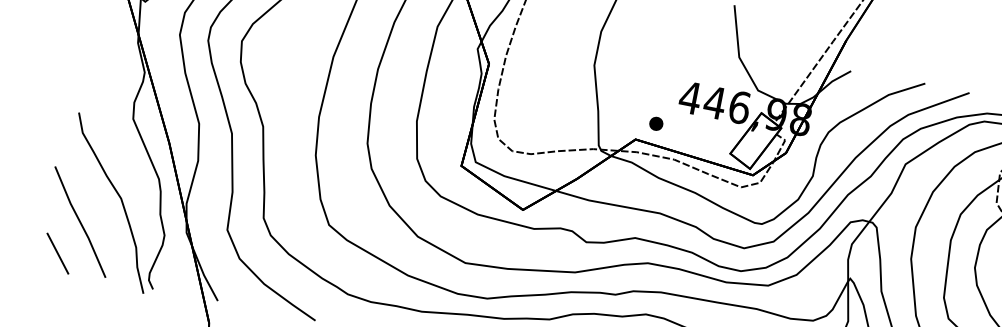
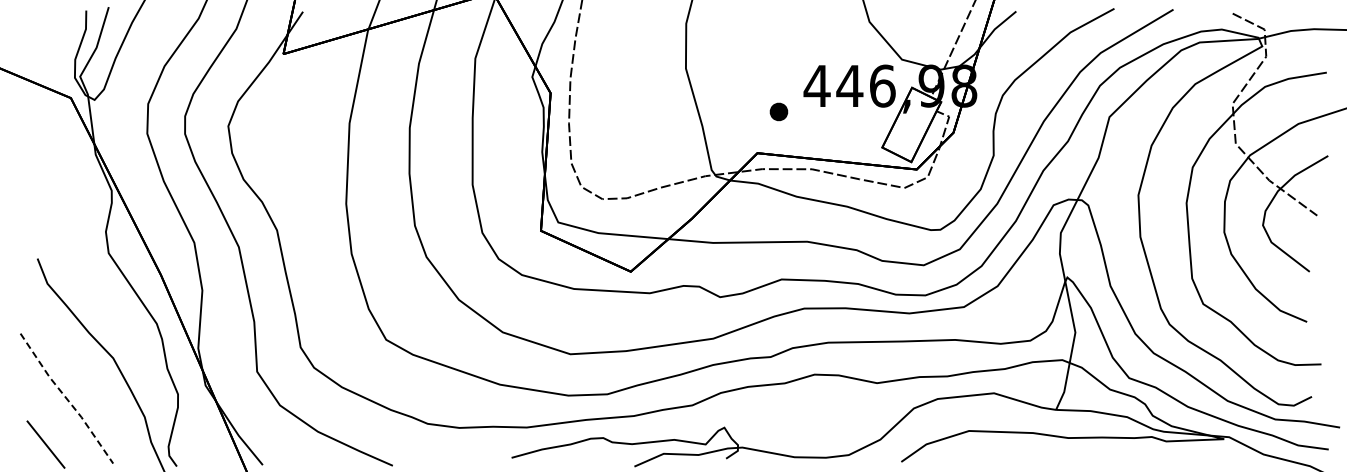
part: (656, 123) -> (778, 111), moved
line: (80, 222) -> (67, 399), solid -> dashed

